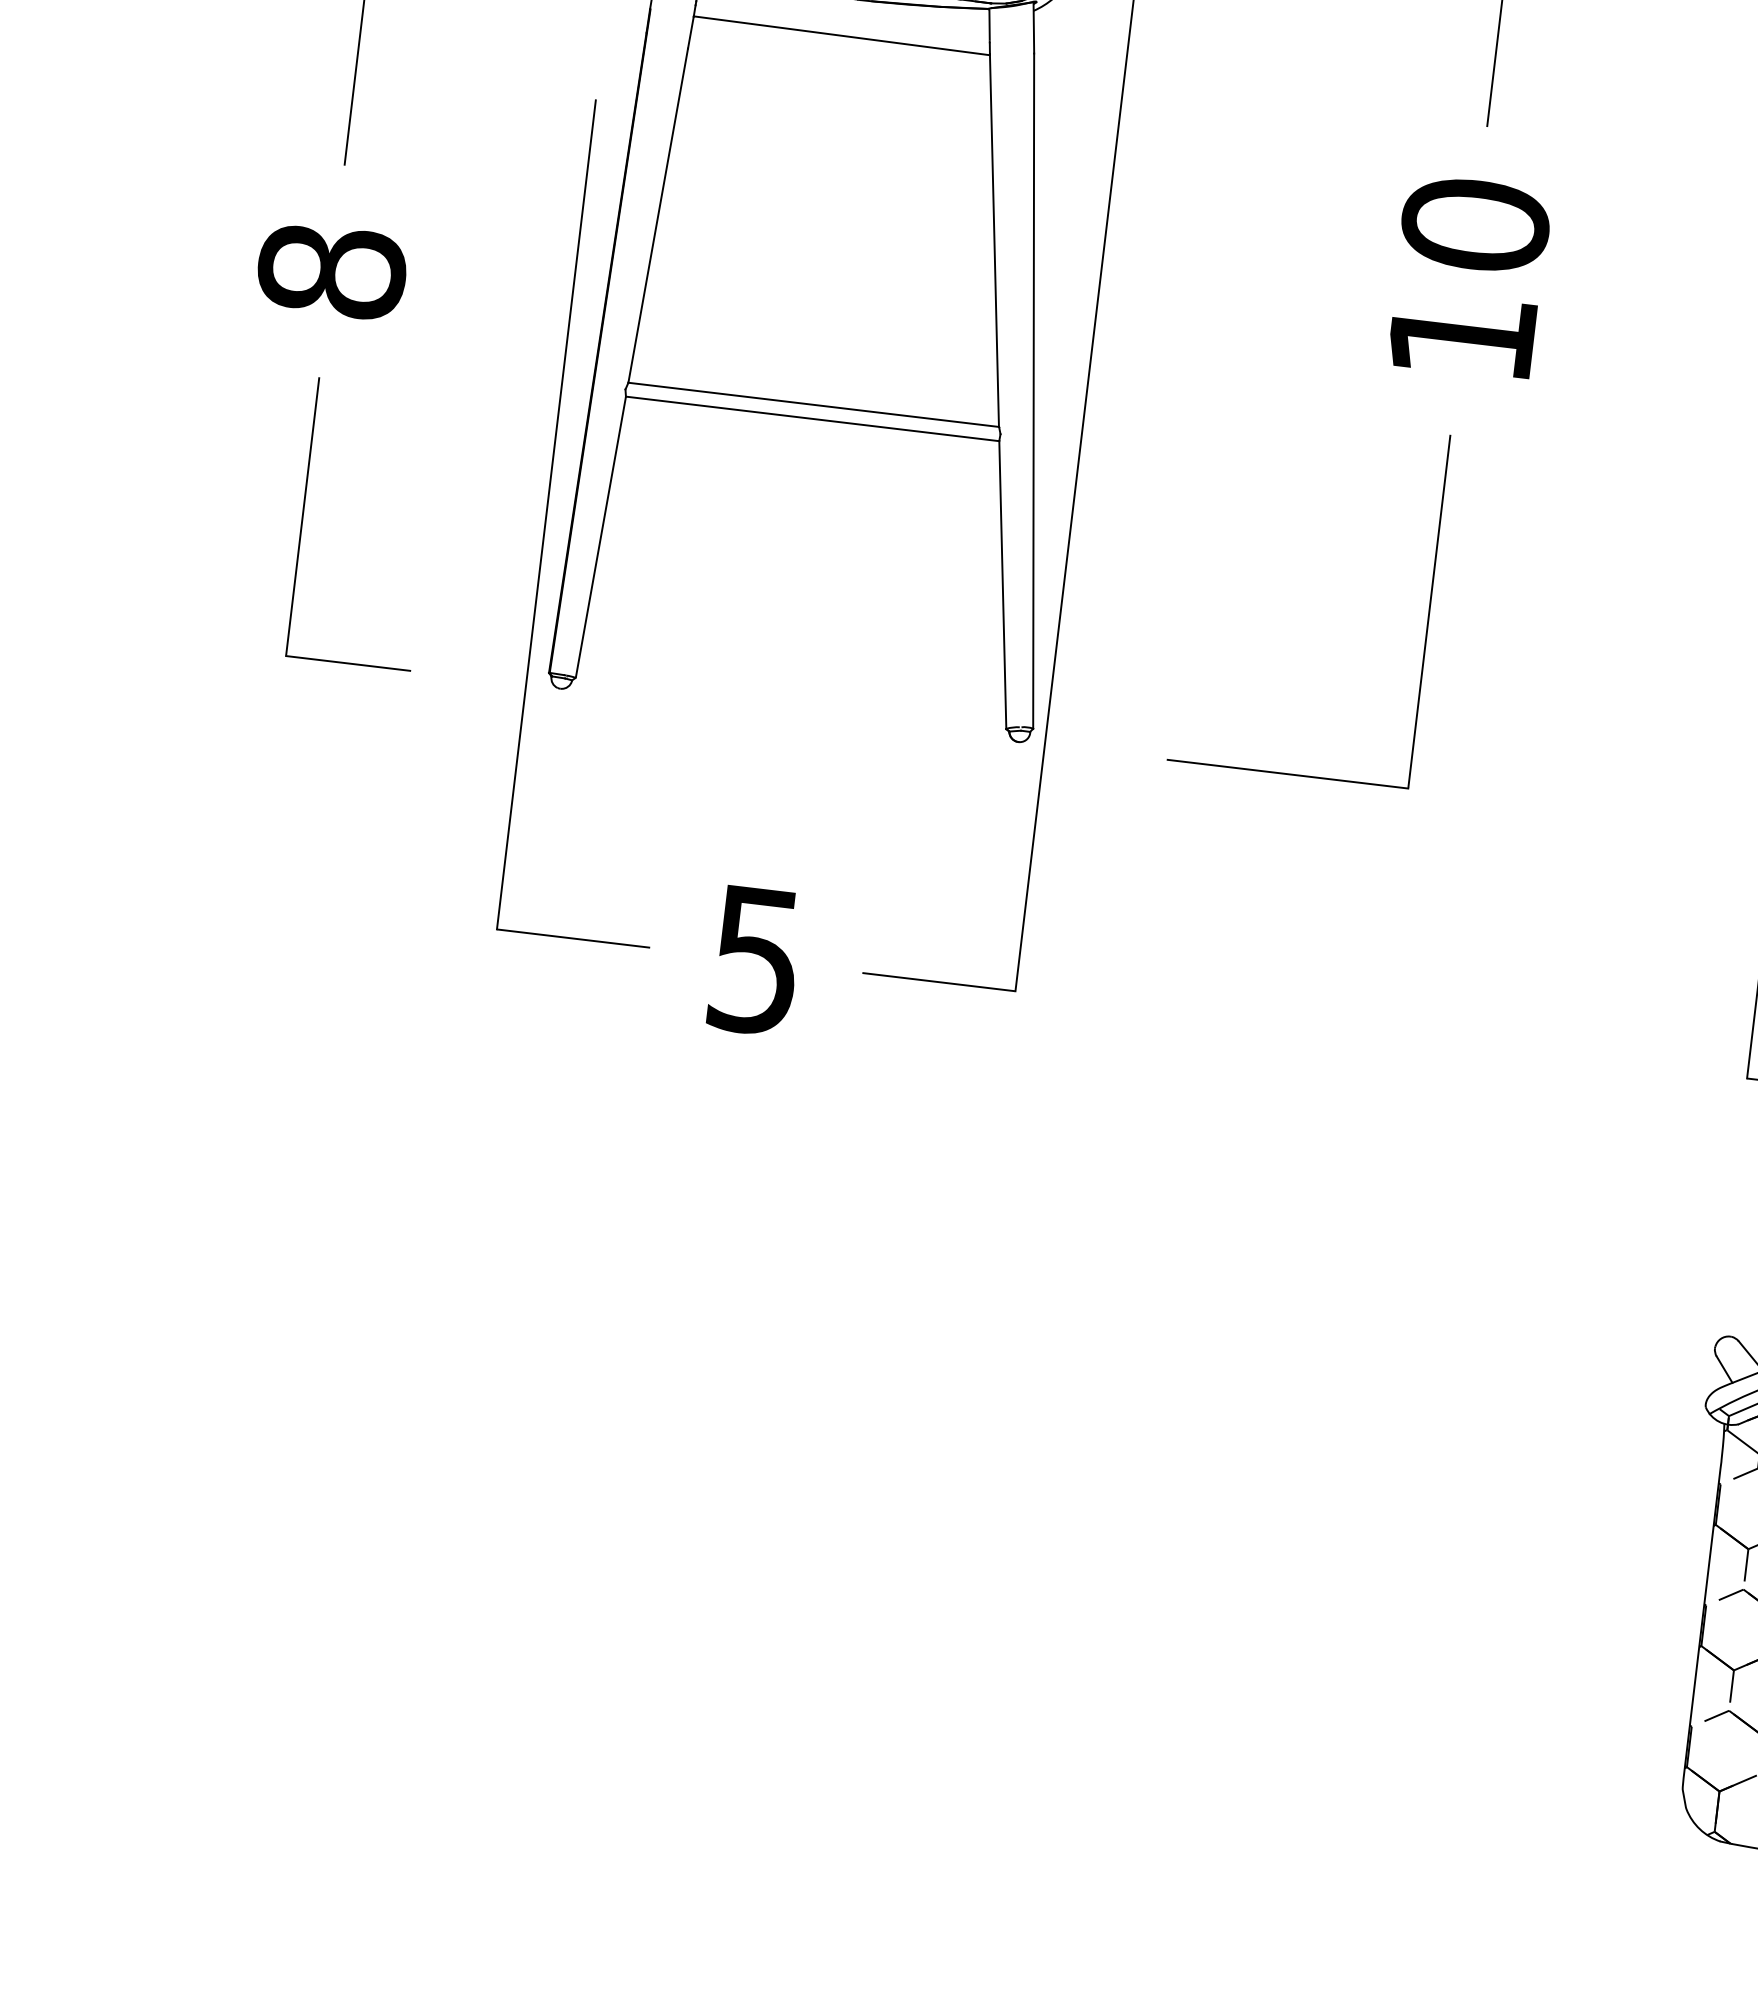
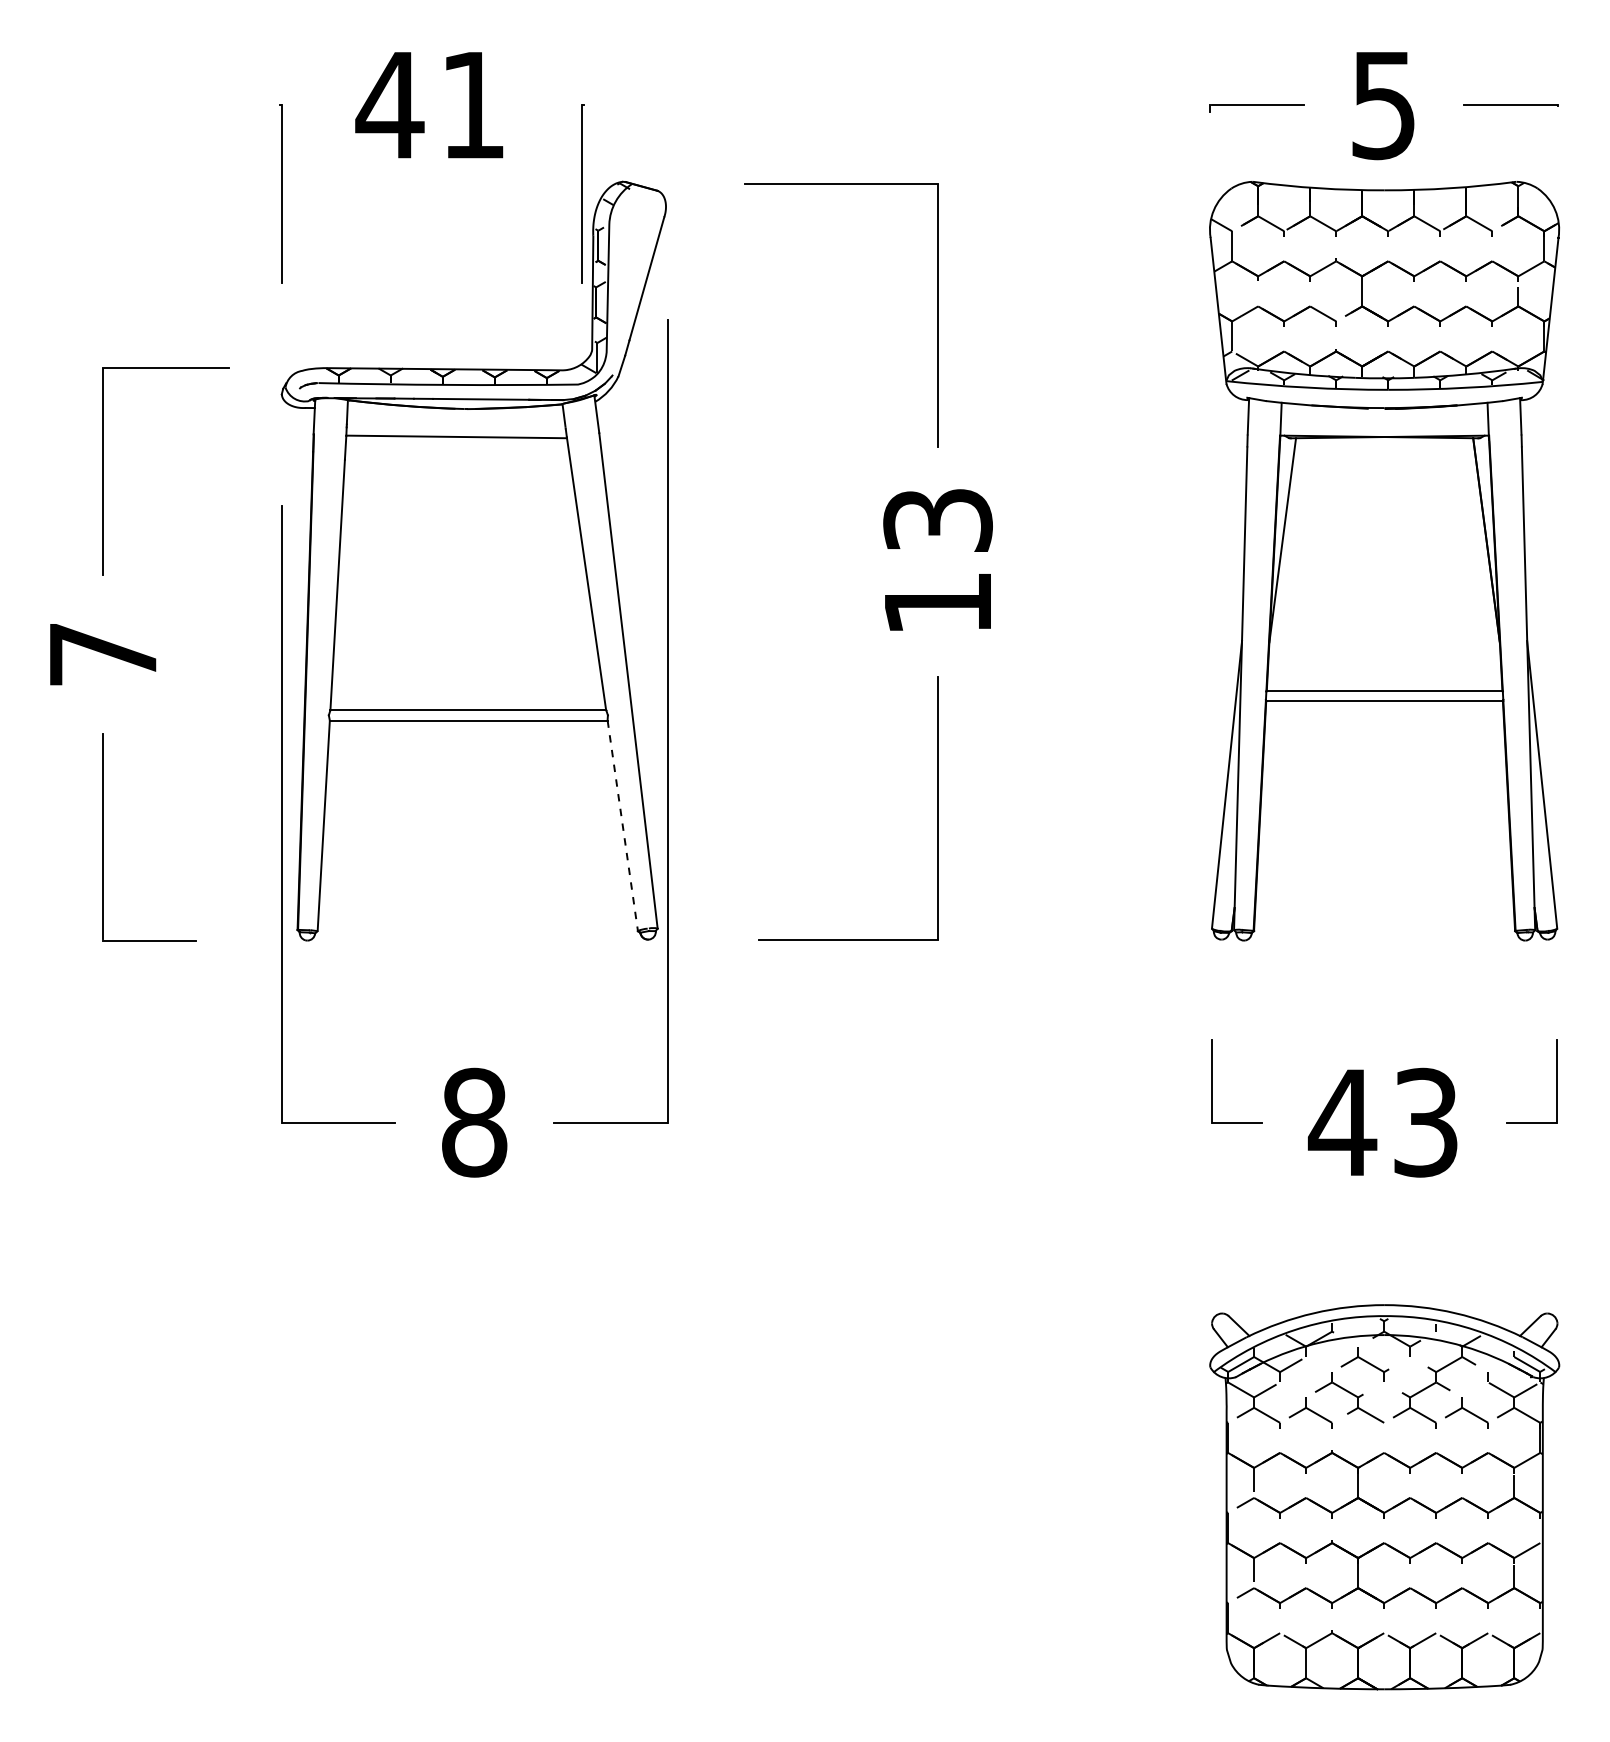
text: (1474, 225) -> (937, 520), 10 -> 13
text: (332, 271) -> (103, 654), 8 -> 7
line: (1002, 585) -> (622, 826), solid -> dashed
text: (755, 960) -> (474, 1122), 5 -> 8

